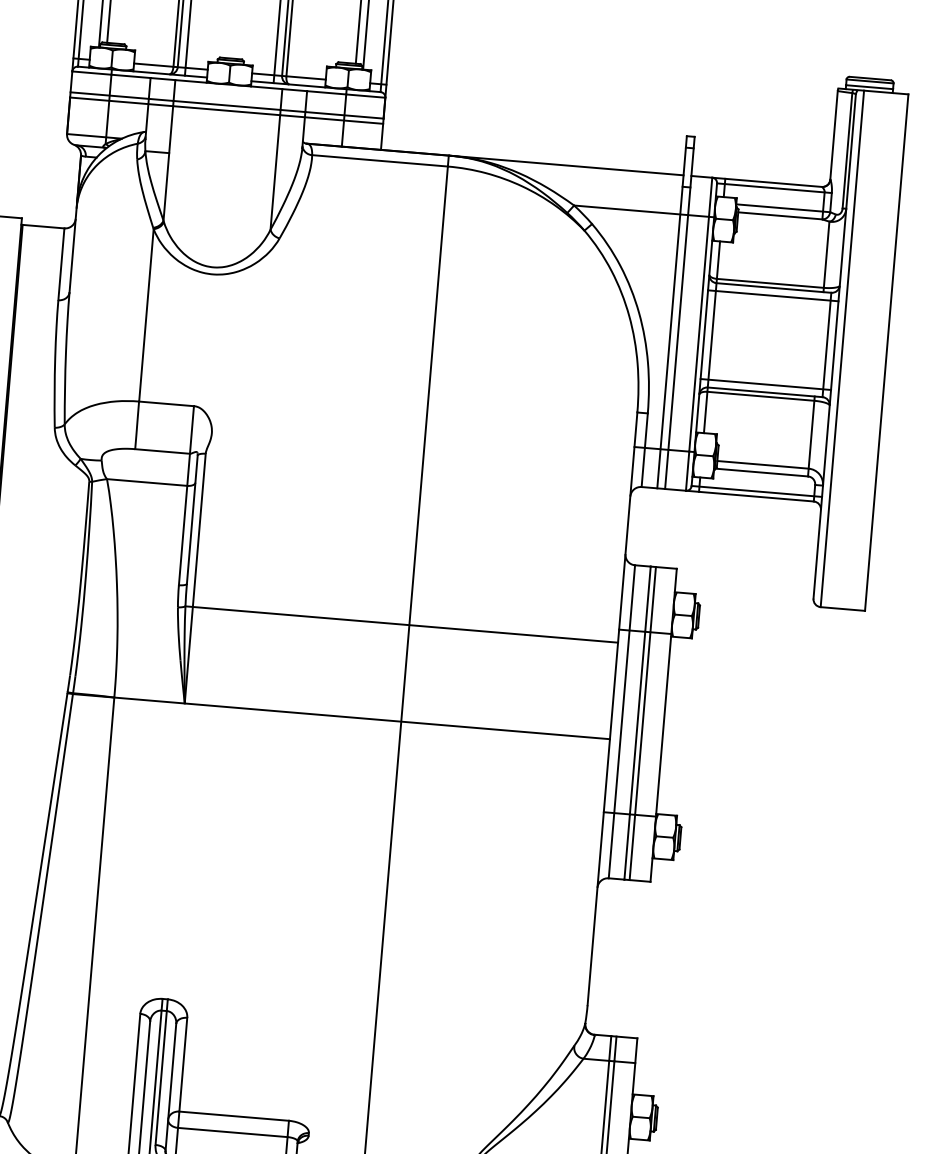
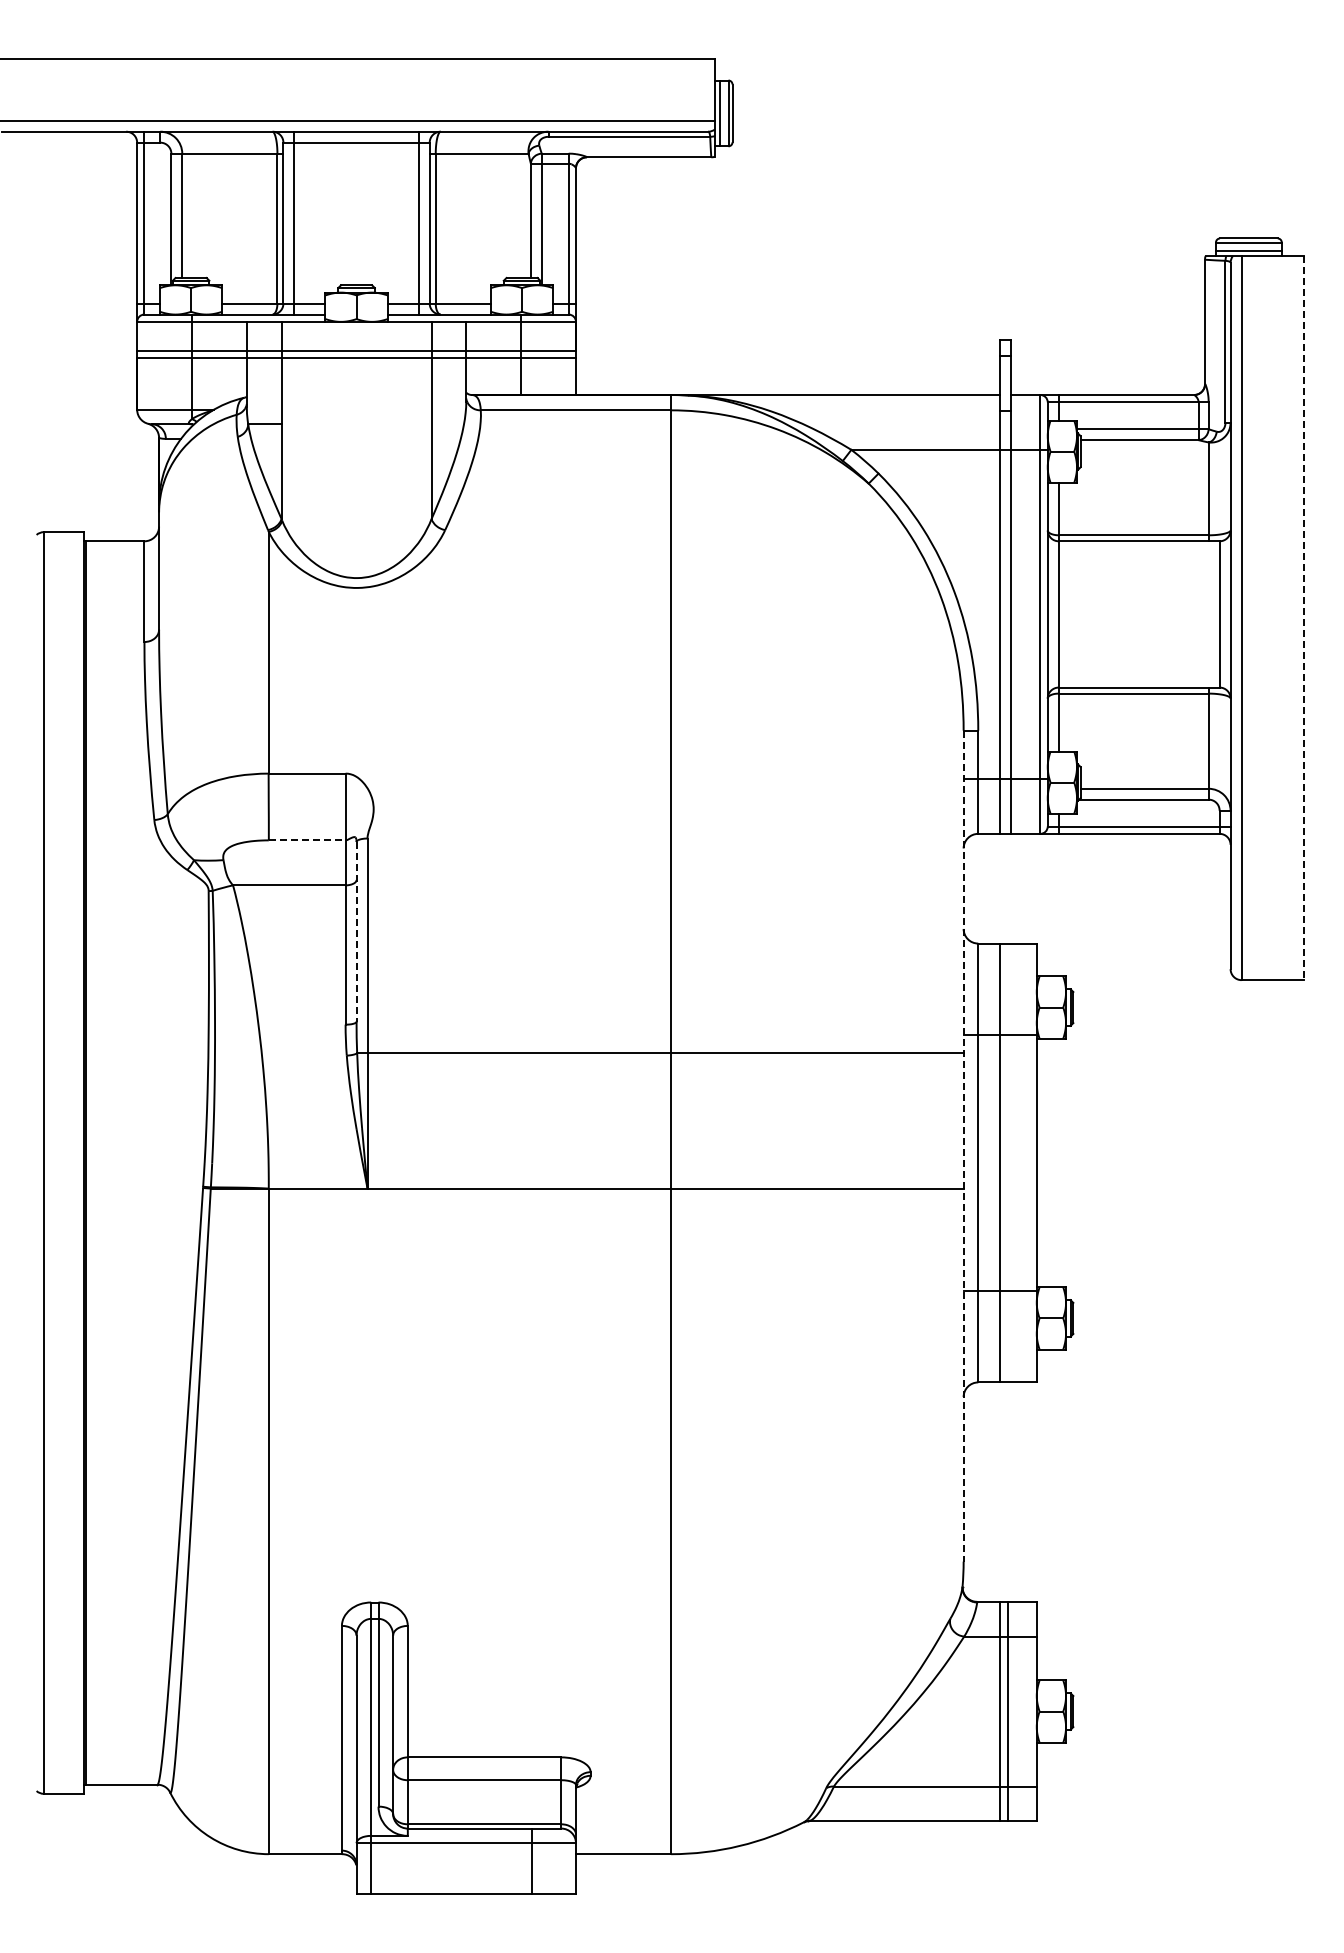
line: (772, 295) -> (1138, 552), removed
line: (886, 352) -> (1303, 618), solid -> dashed
line: (765, 384) -> (1138, 676), removed
line: (162, 451) -> (307, 840), solid -> dashed
line: (192, 519) -> (356, 931), solid -> dashed
line: (612, 709) -> (963, 1146), solid -> dashed
line: (642, 723) -> (1007, 1162), removed

